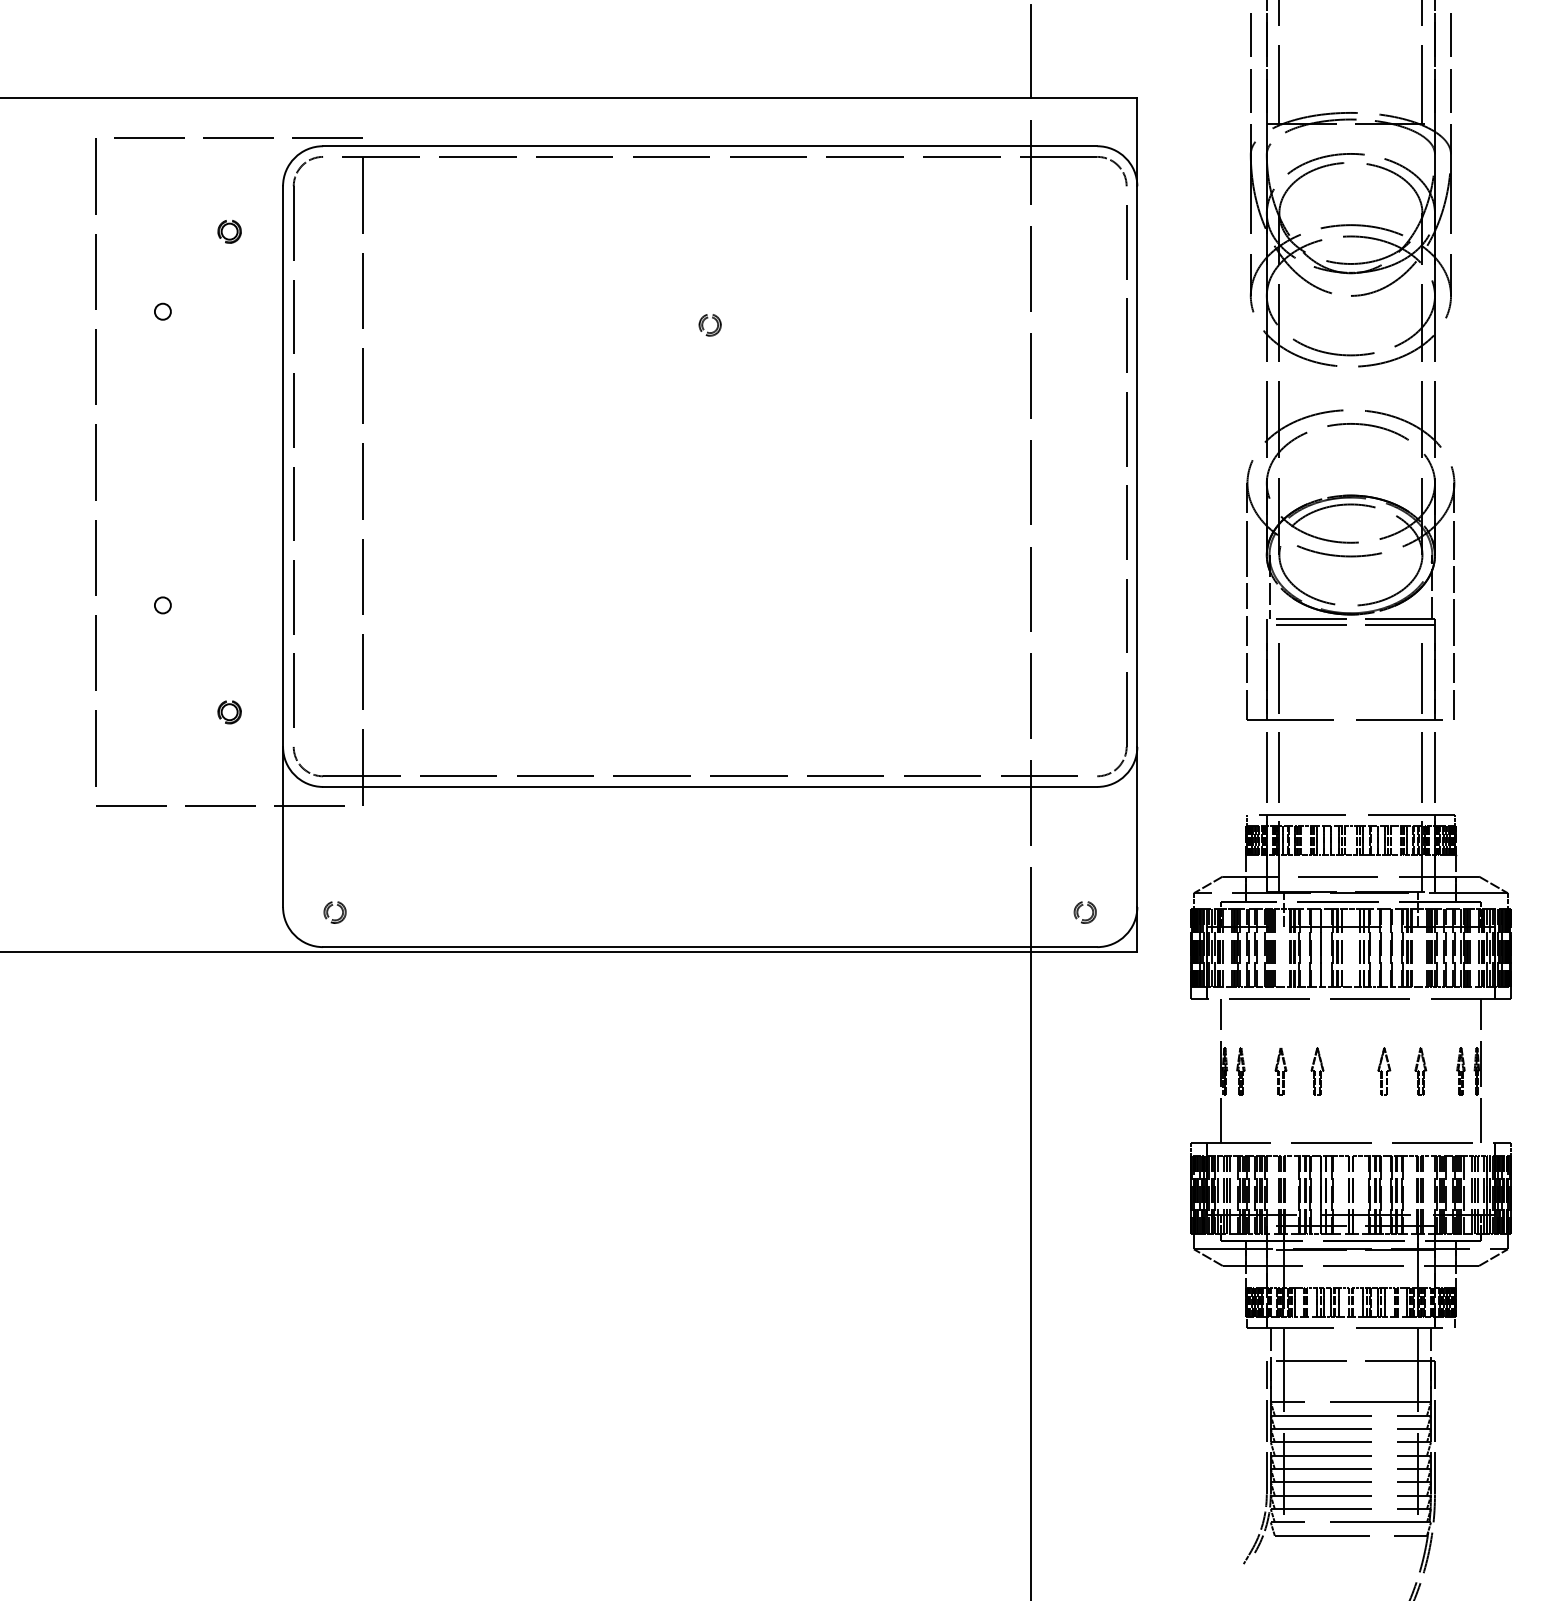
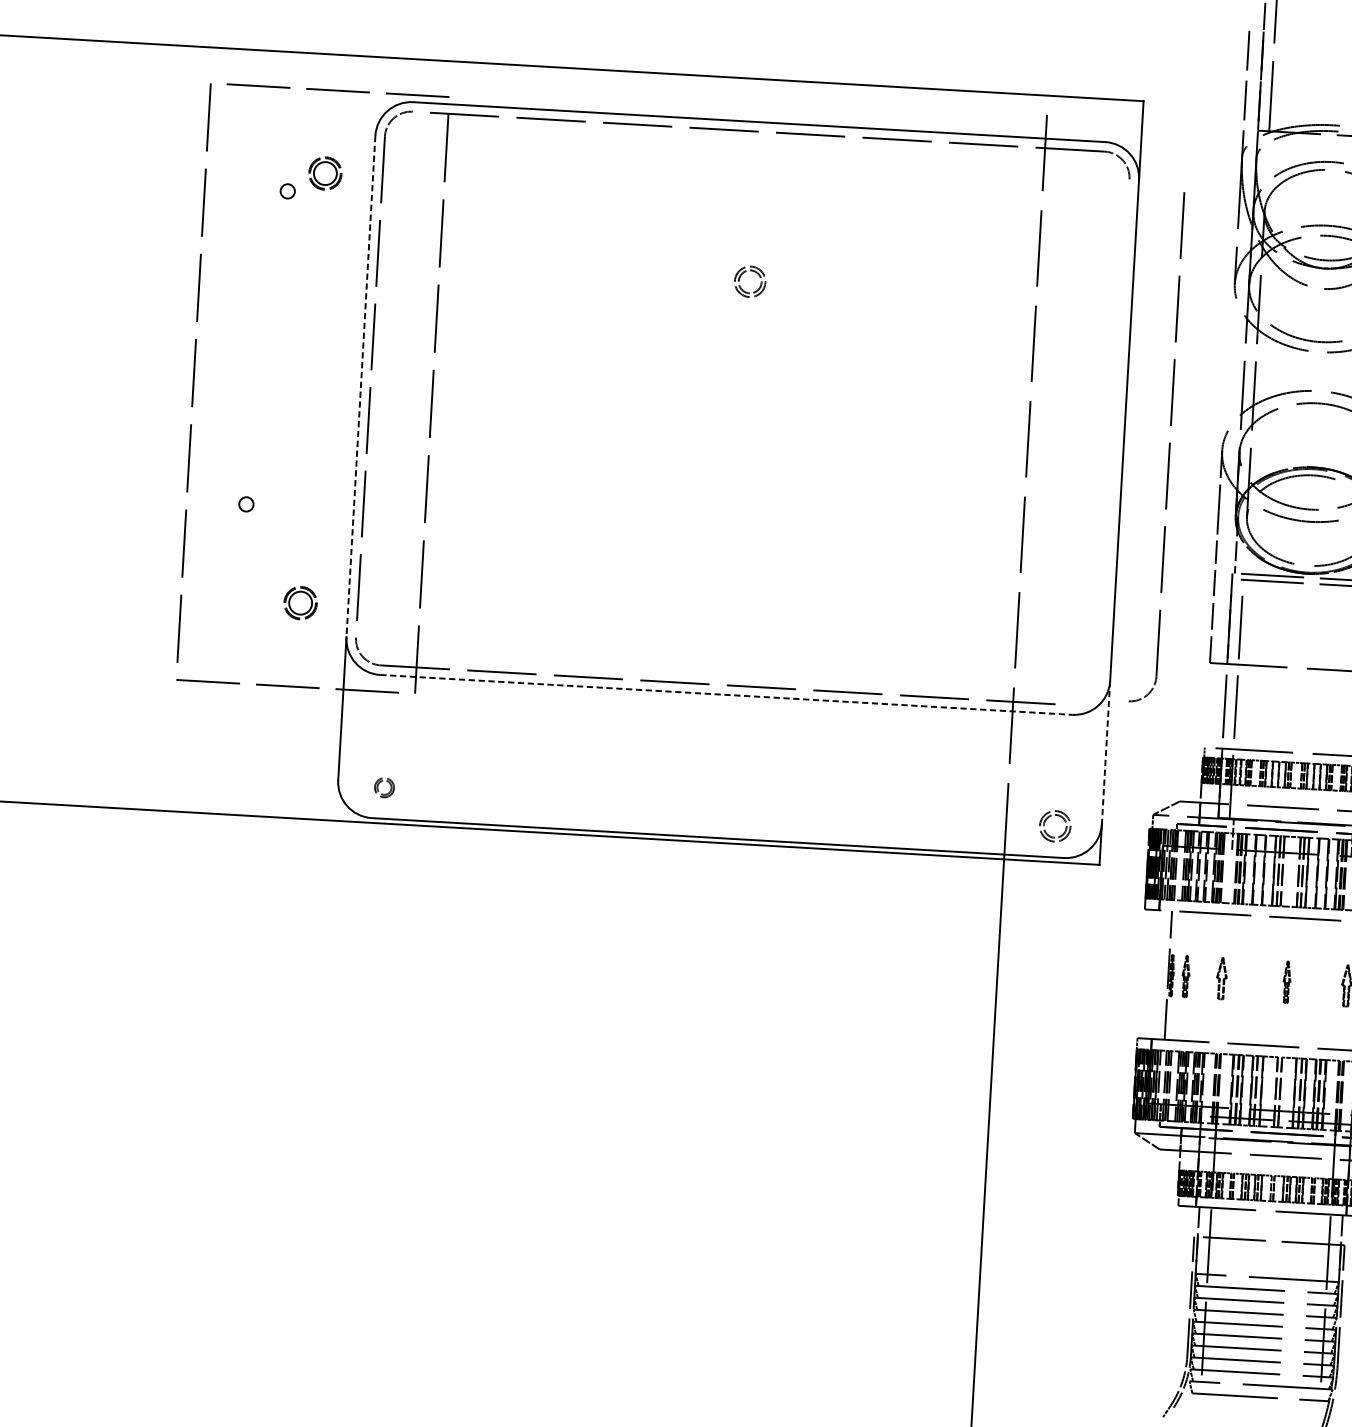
line: (1030, 51) -> (1050, 53), removed
part: (229, 231) -> (325, 173), size x1.6
circle: (162, 311) -> (287, 191), moved
part: (709, 325) -> (749, 282), size x1.6
line: (283, 467) -> (361, 387), solid -> dashed
part: (1126, 491) -> (1169, 448), moved
part: (229, 712) -> (300, 603), size x1.6
line: (710, 786) -> (726, 694), solid -> dashed
line: (1137, 827) -> (1106, 753), solid -> dashed
part: (1084, 912) -> (1054, 826), size x1.6
part: (1317, 1071) -> (1254, 980), removed
part: (1353, 1071) -> (1286, 982), added
part: (1384, 1071) -> (1314, 984), removed

